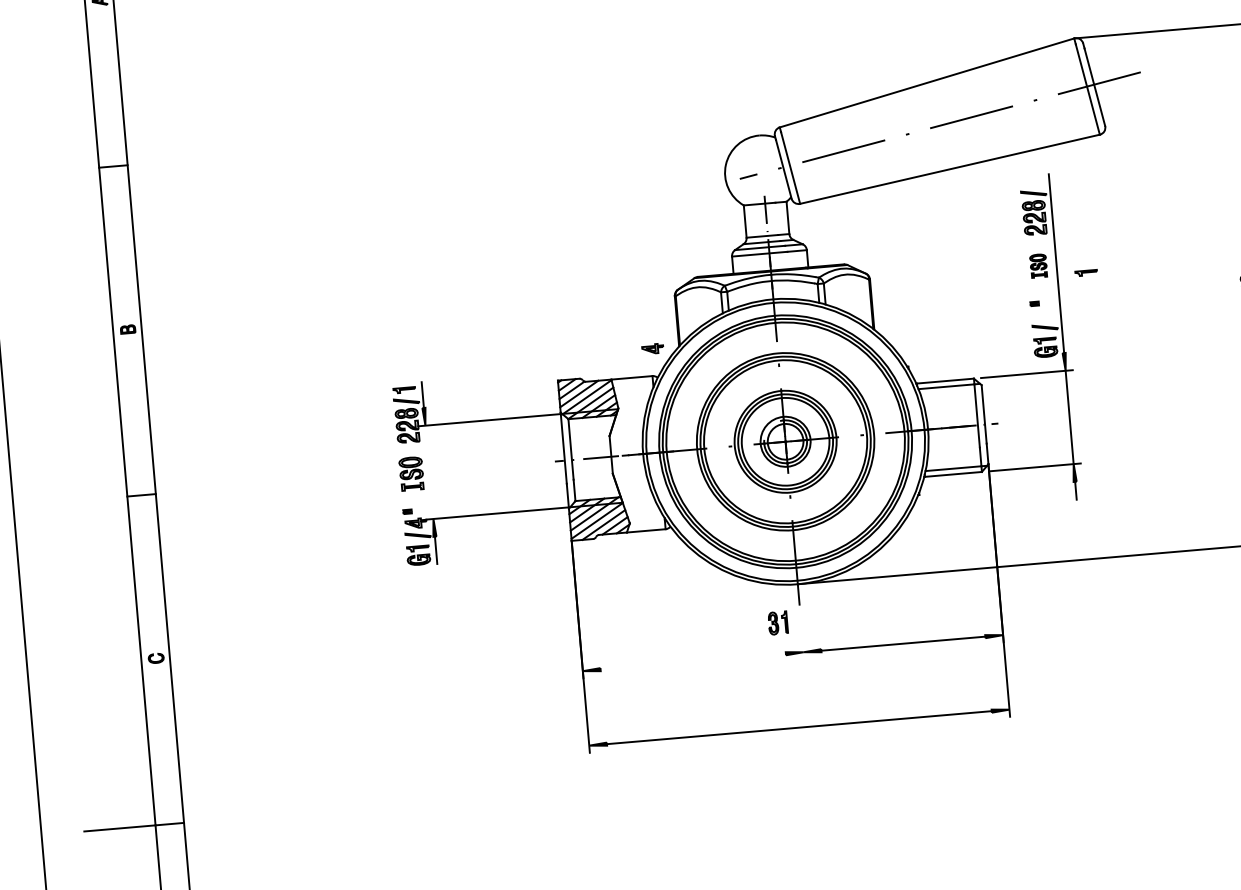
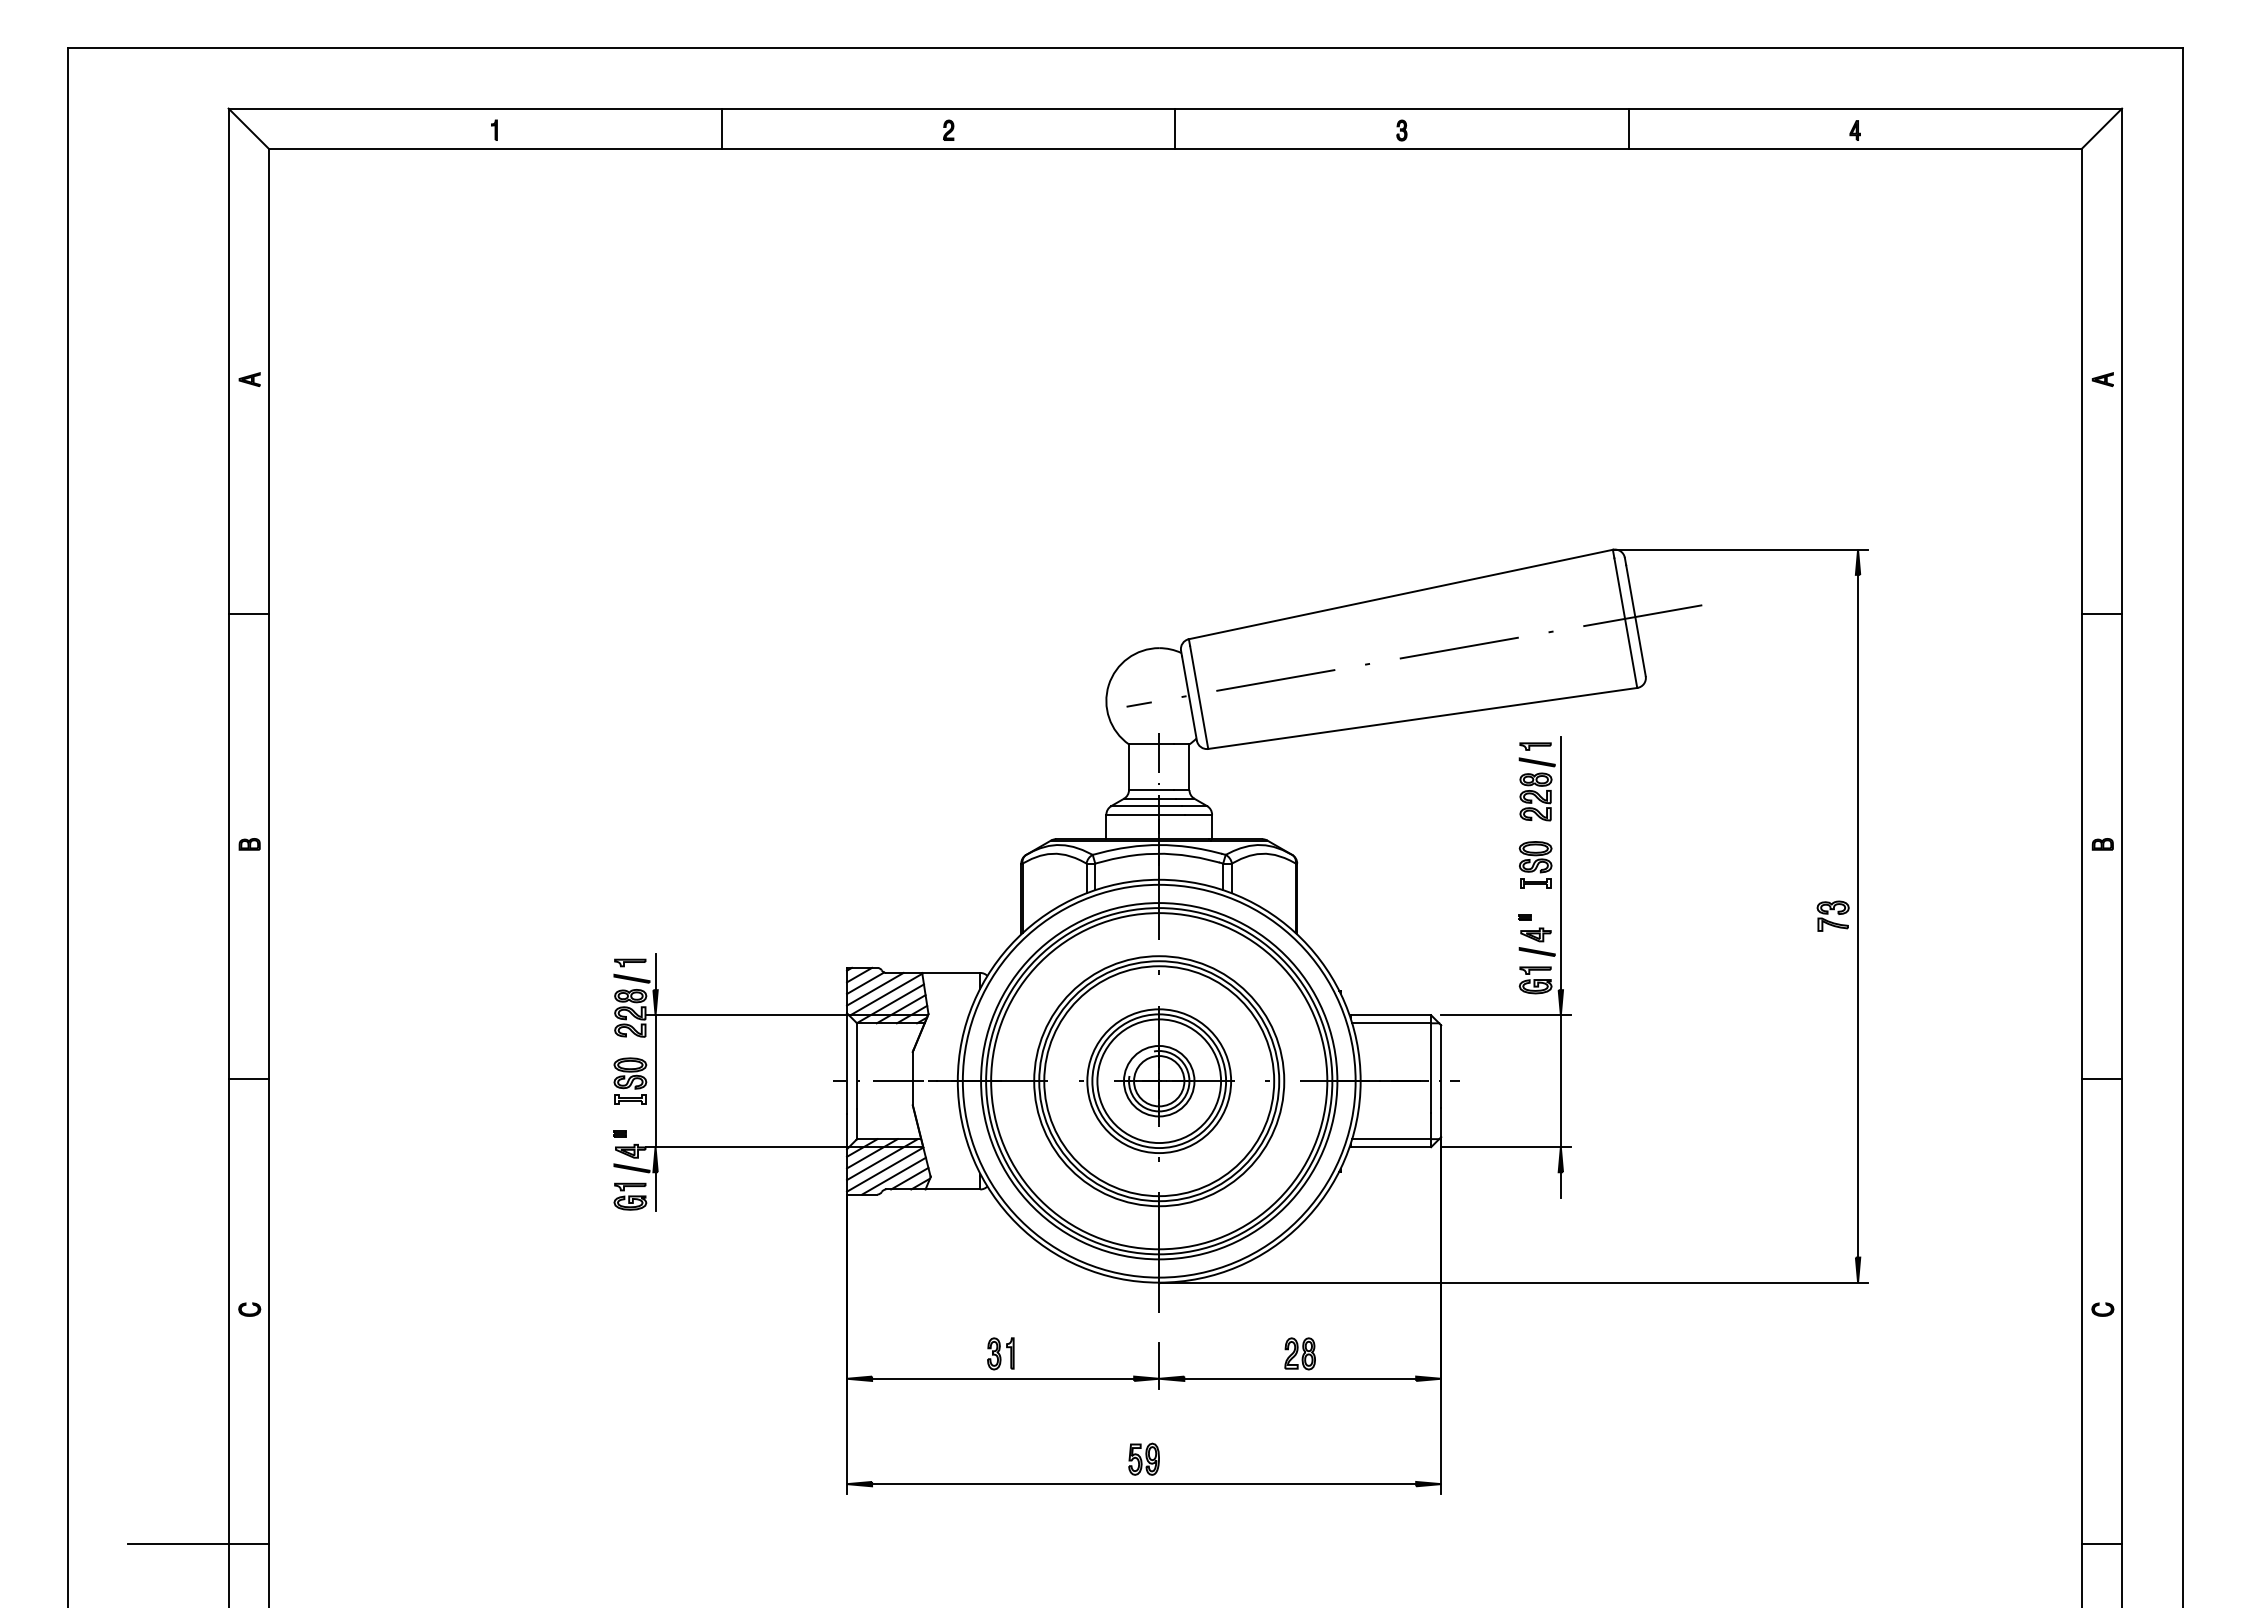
part: (1038, 265) -> (1535, 864), size x1.43
part: (1086, 273) -> (1535, 746), moved
part: (652, 348) -> (1535, 934), moved
line: (429, 472) -> (655, 1081), added
part: (777, 622) -> (1000, 1353), moved
part: (901, 625) -> (1299, 1353), added
line: (803, 642) -> (1159, 1365), added
line: (693, 661) -> (1003, 1378), added
part: (797, 709) -> (1143, 1458), added

